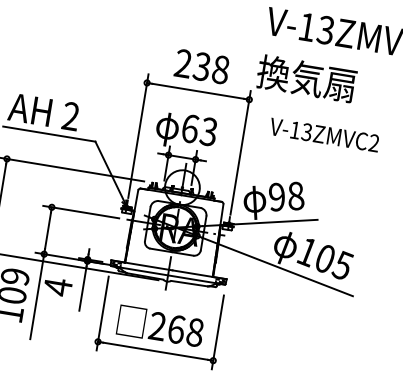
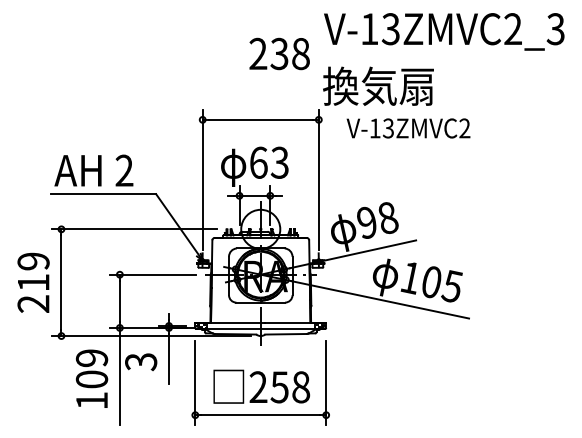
text: (202, 66) -> (279, 53), moved
text: (324, 135) -> (408, 128), moved
text: (58, 286) -> (141, 361), 4 -> 3
text: (176, 329) -> (279, 387), 268 -> 258

